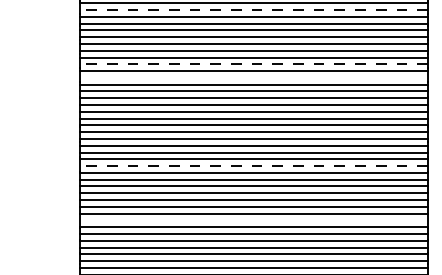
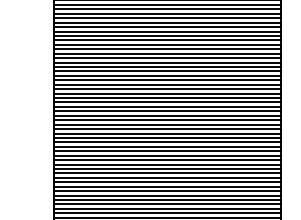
line: (253, 9) -> (167, 44), dashed -> solid
line: (253, 64) -> (167, 80), dashed -> solid
line: (253, 78) -> (167, 89), added
line: (253, 165) -> (167, 146), dashed -> solid
line: (253, 220) -> (167, 182), added

